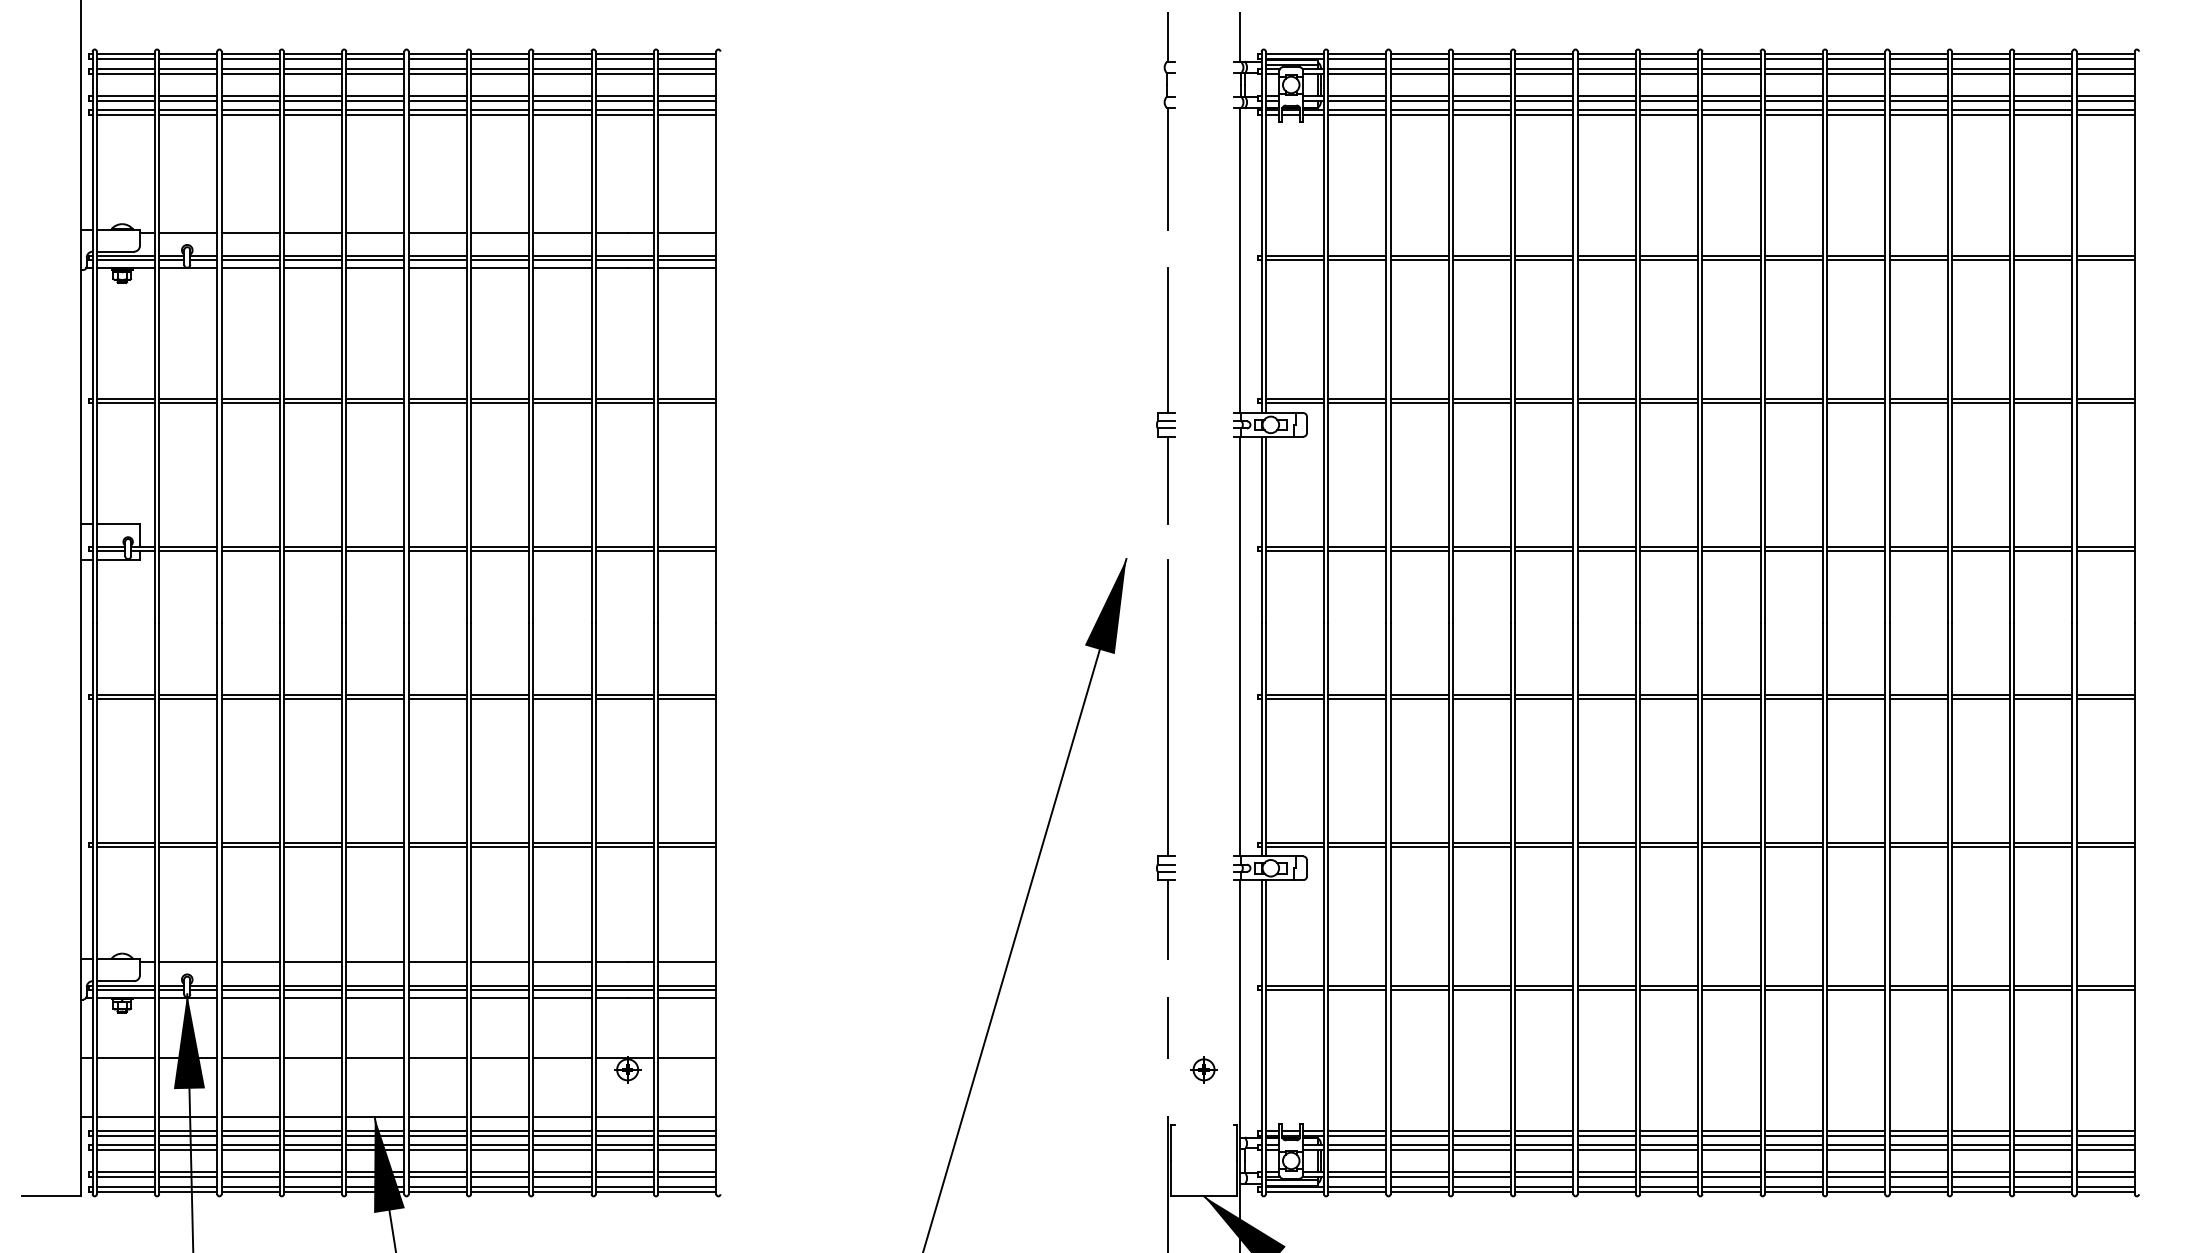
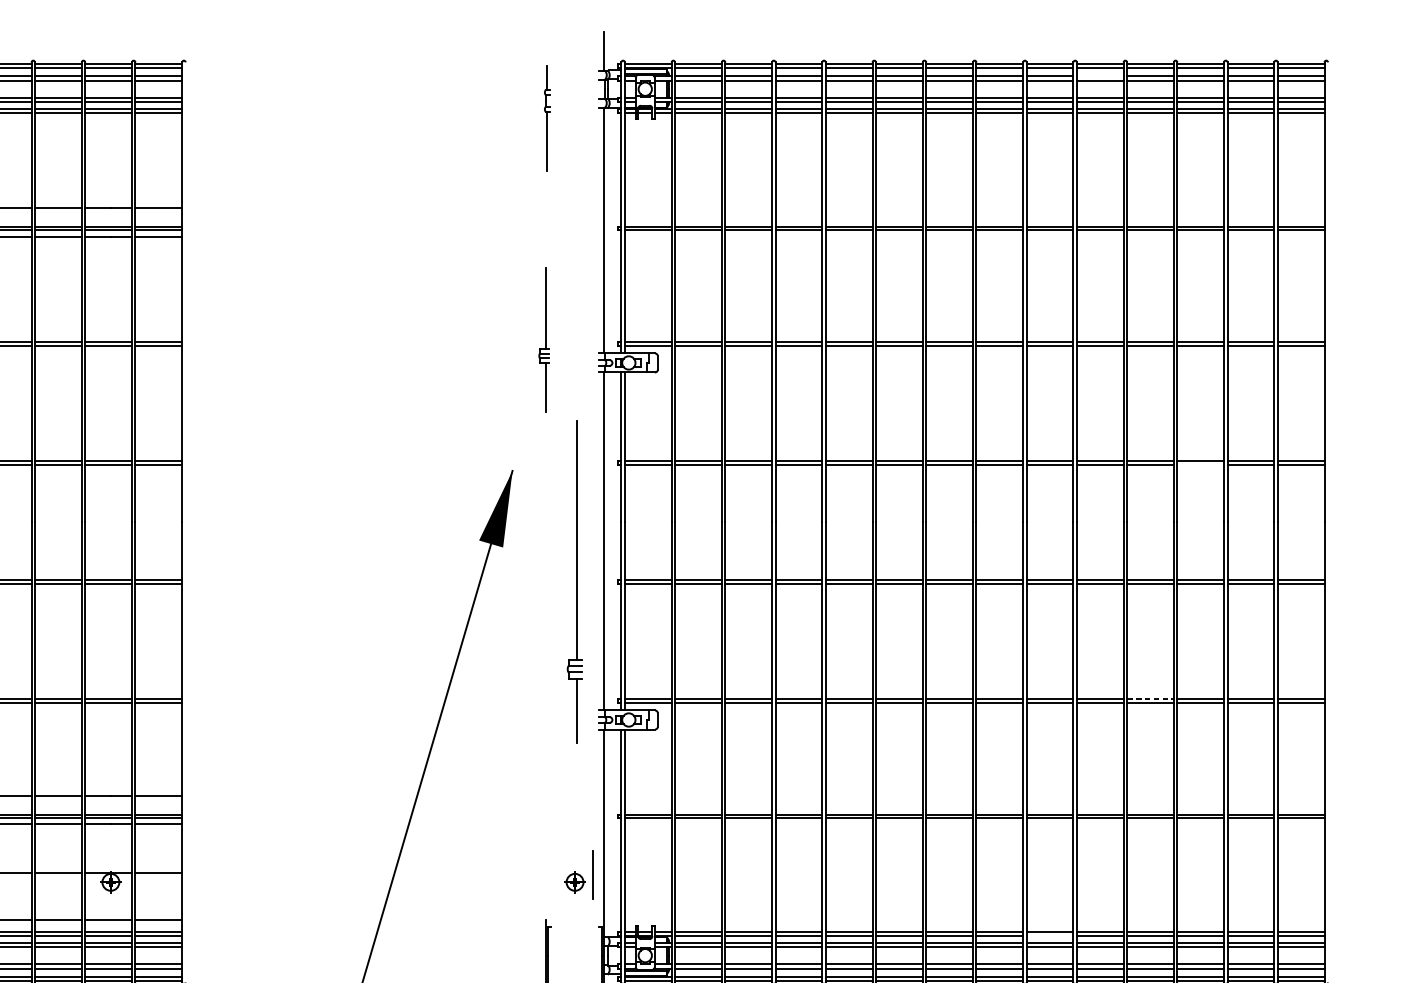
line: (1856, 68) -> (1100, 75), removed
part: (1169, 121) -> (547, 118), size x0.6
part: (1165, 395) -> (544, 339), size x0.7
line: (1980, 551) -> (1200, 464), removed
part: (1165, 759) -> (574, 581), moved
line: (1919, 842) -> (1151, 699), solid -> dashed
line: (1167, 1027) -> (592, 874), moved
line: (1793, 1136) -> (1049, 936), removed

